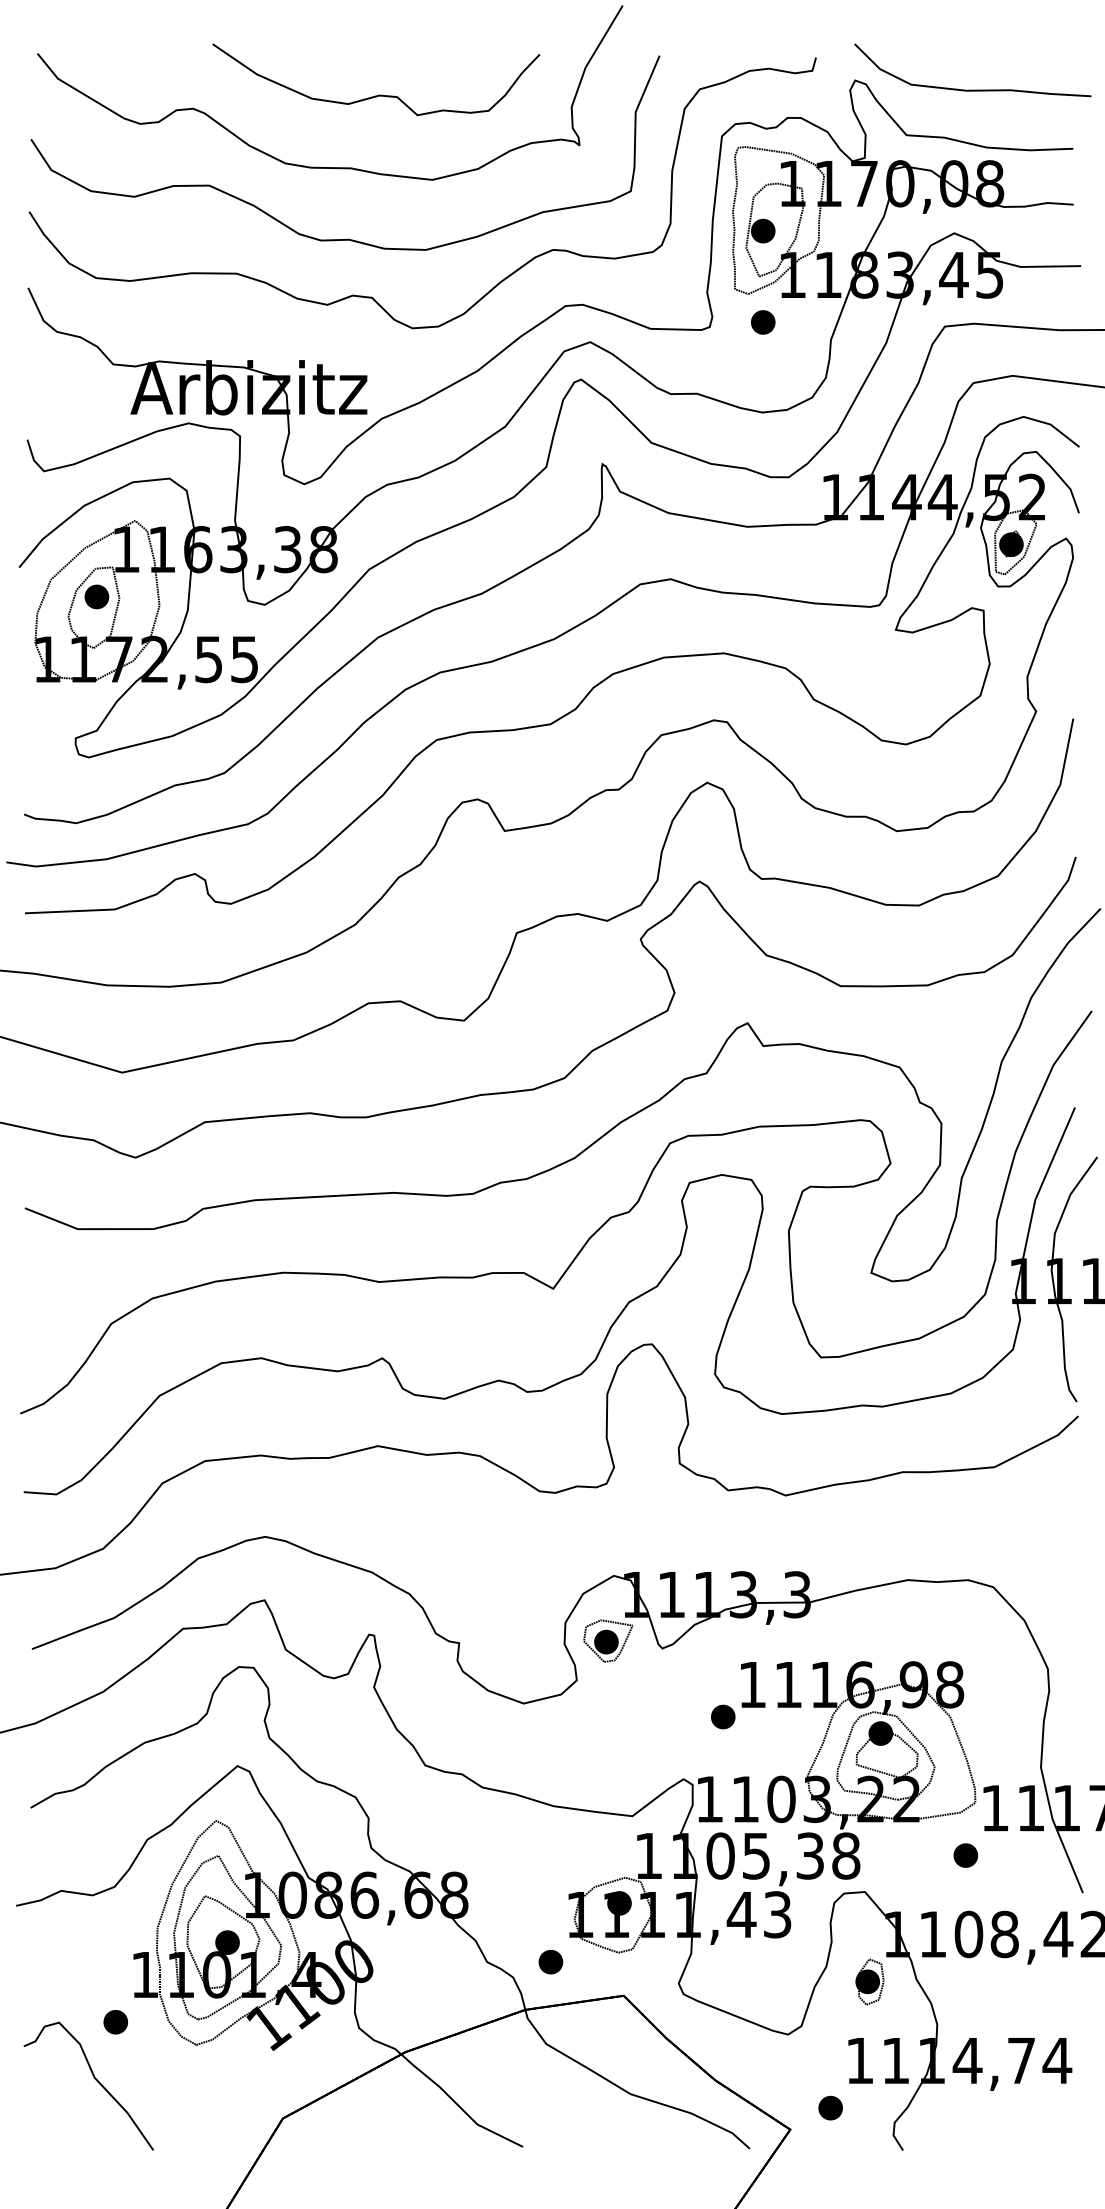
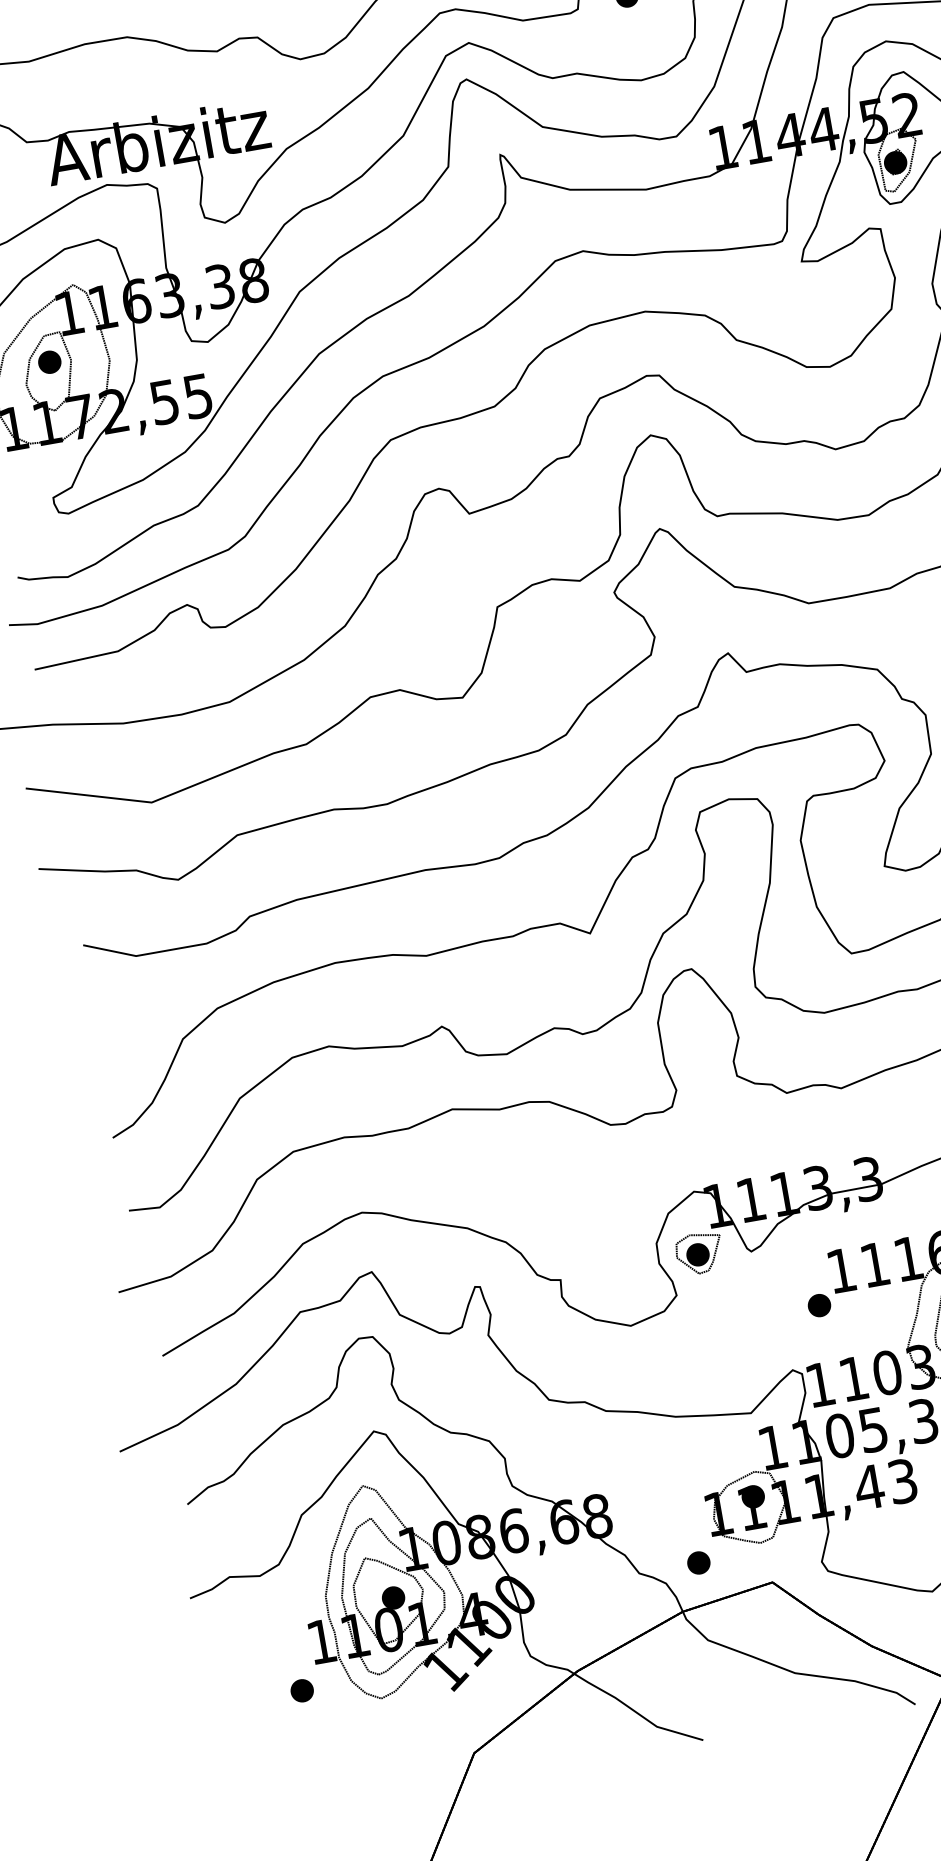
part: (95, 2080) -> (292, 1748), removed

